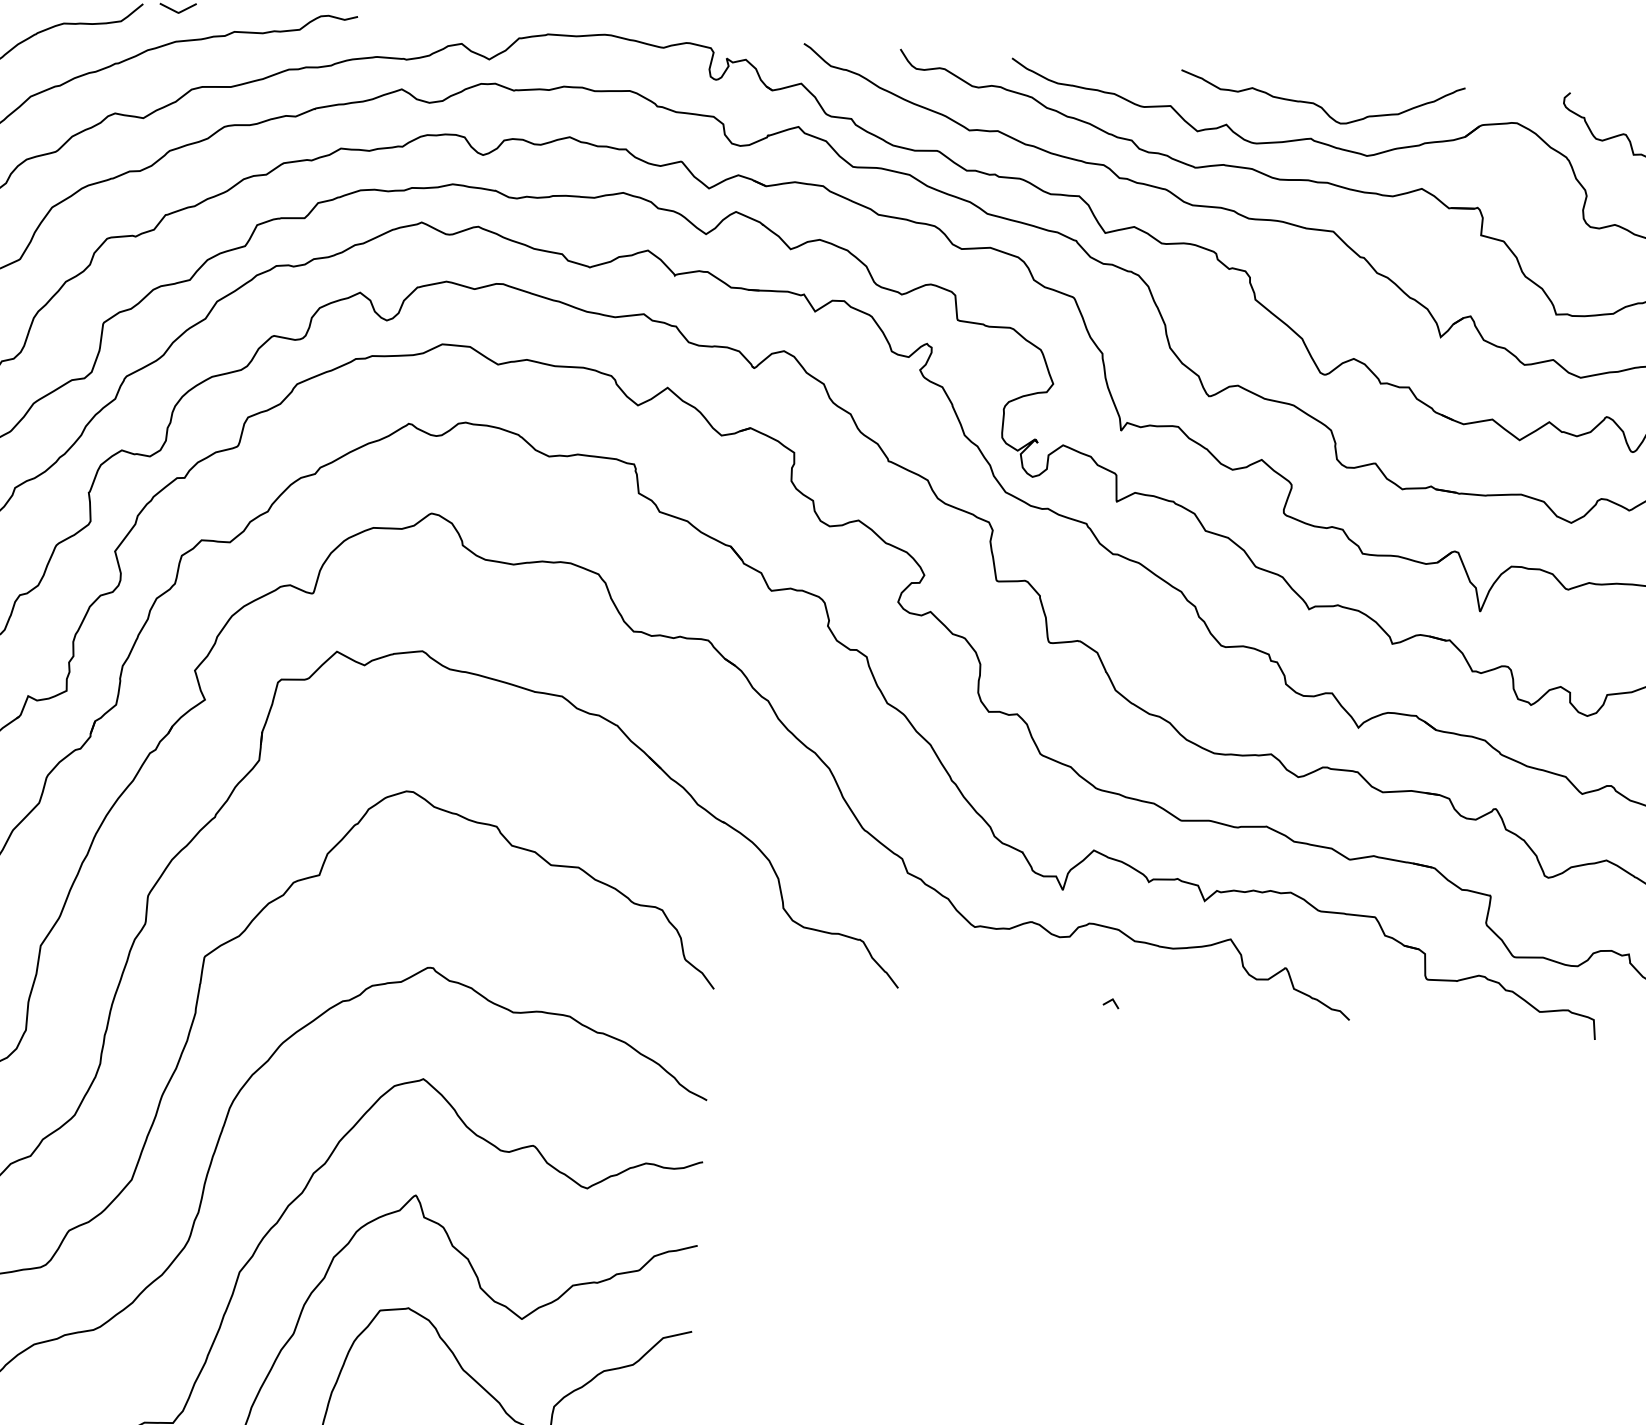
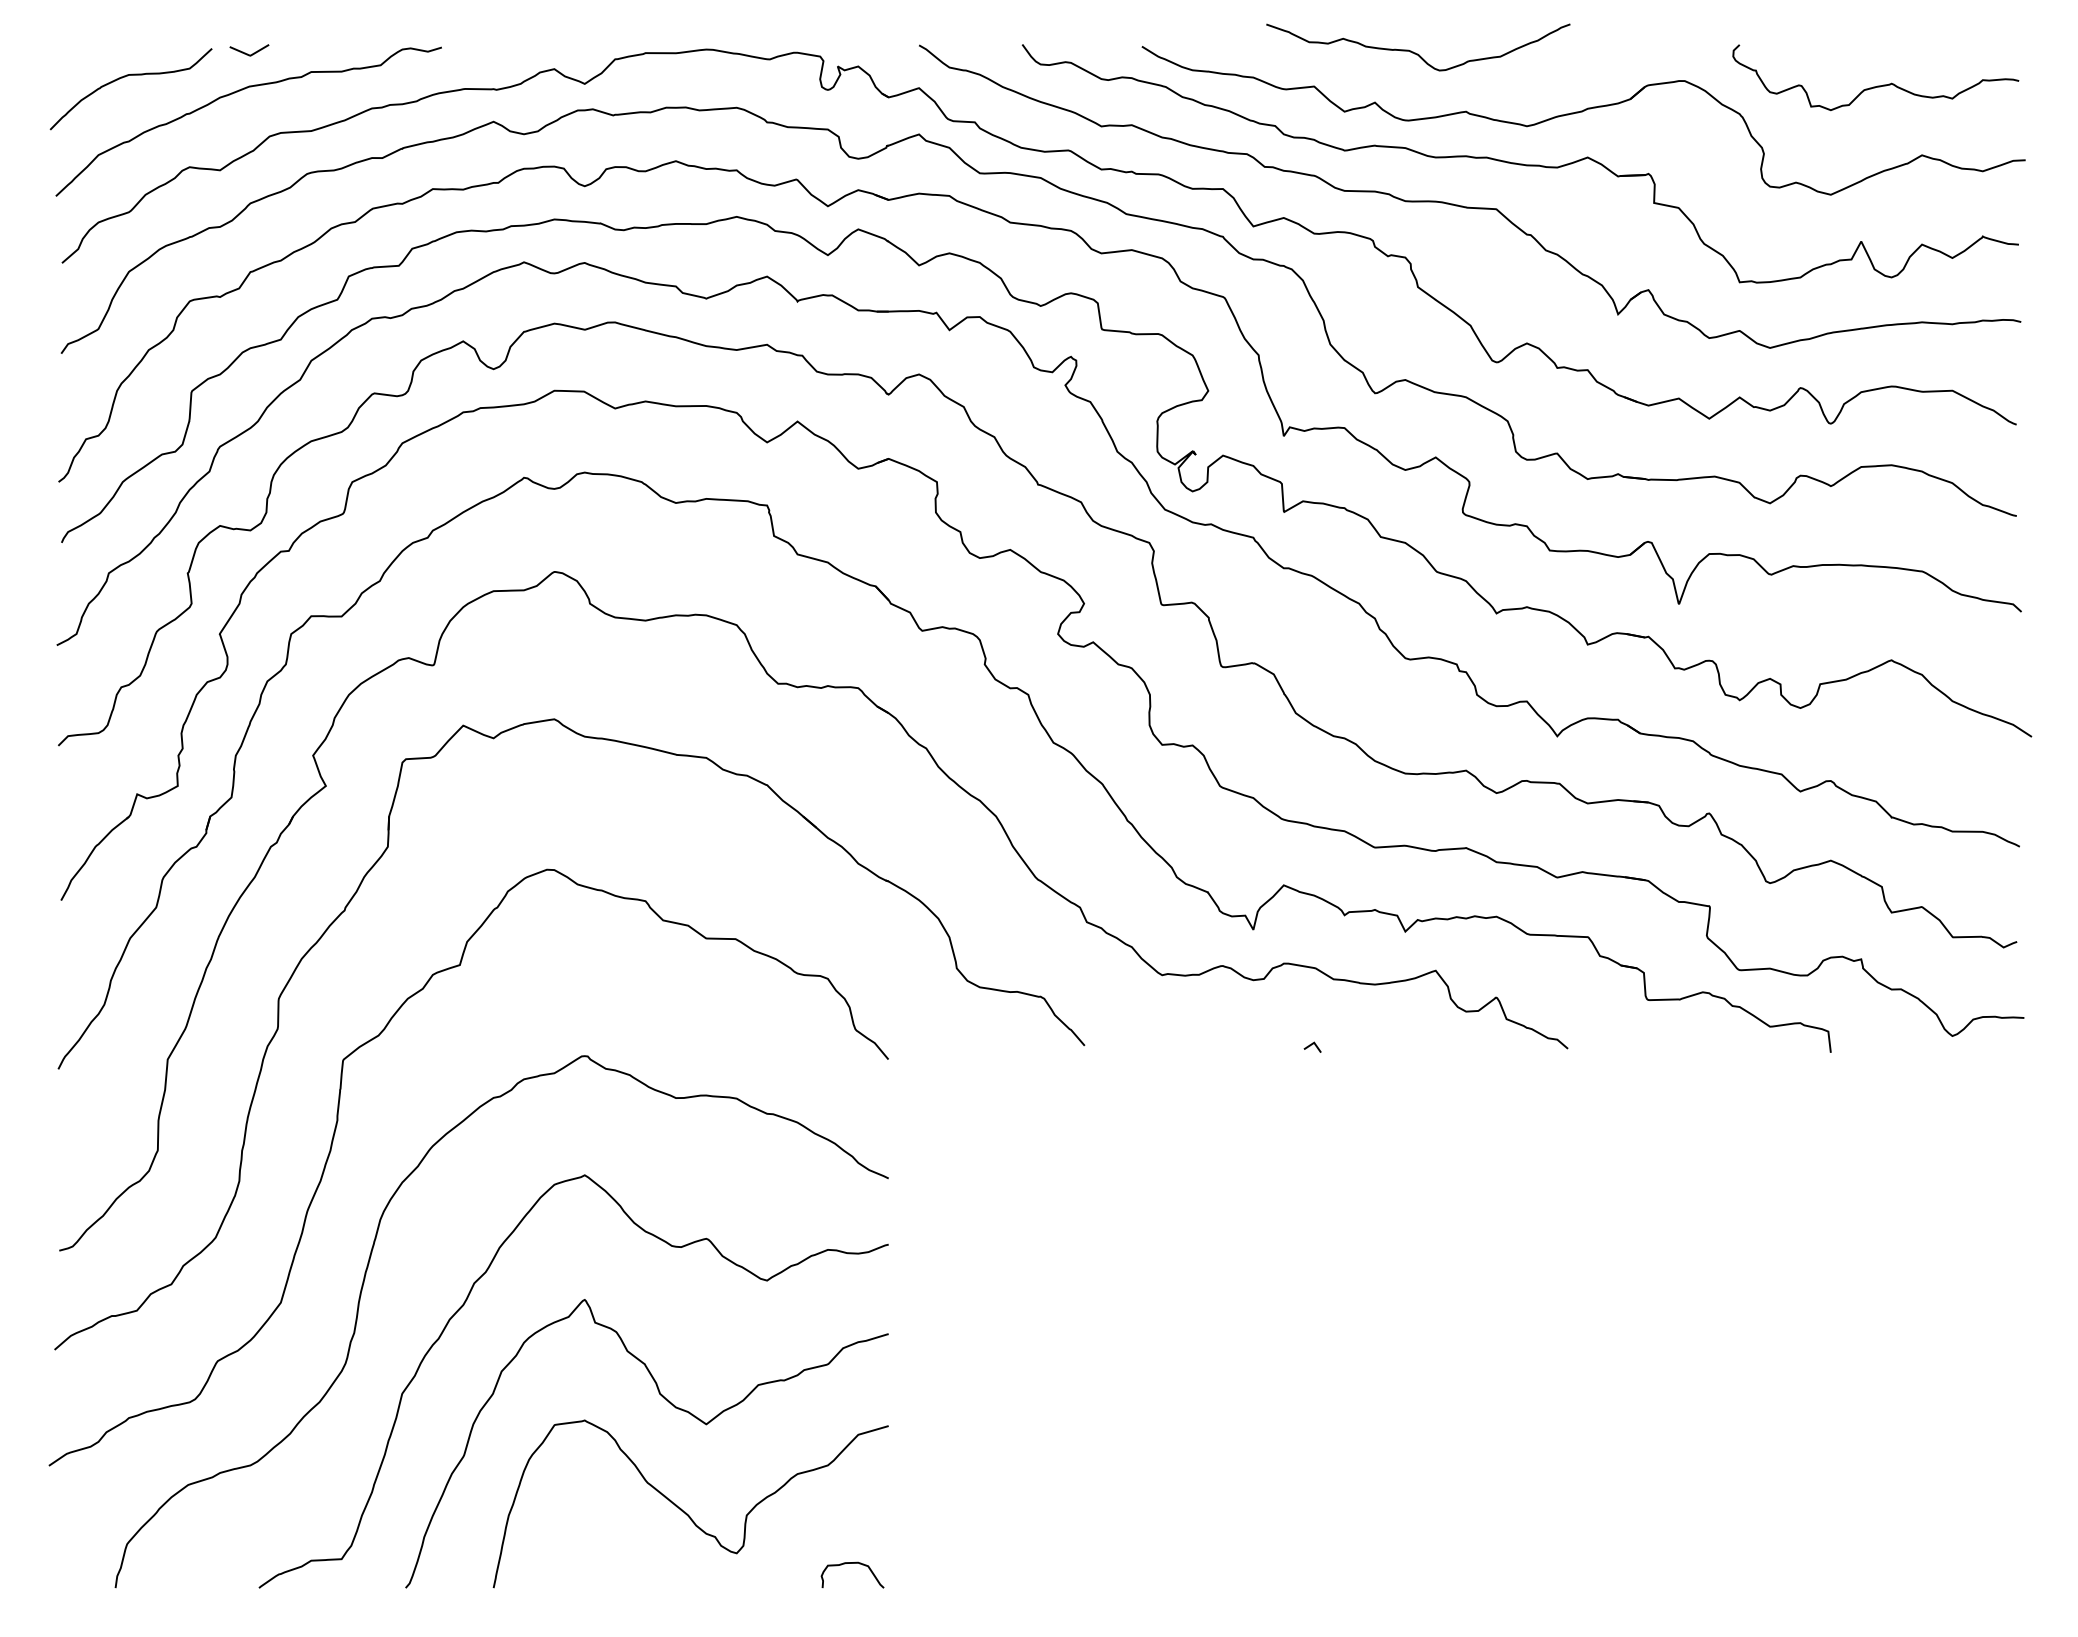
curve: (1319, 105) -> (1415, 52), moved

